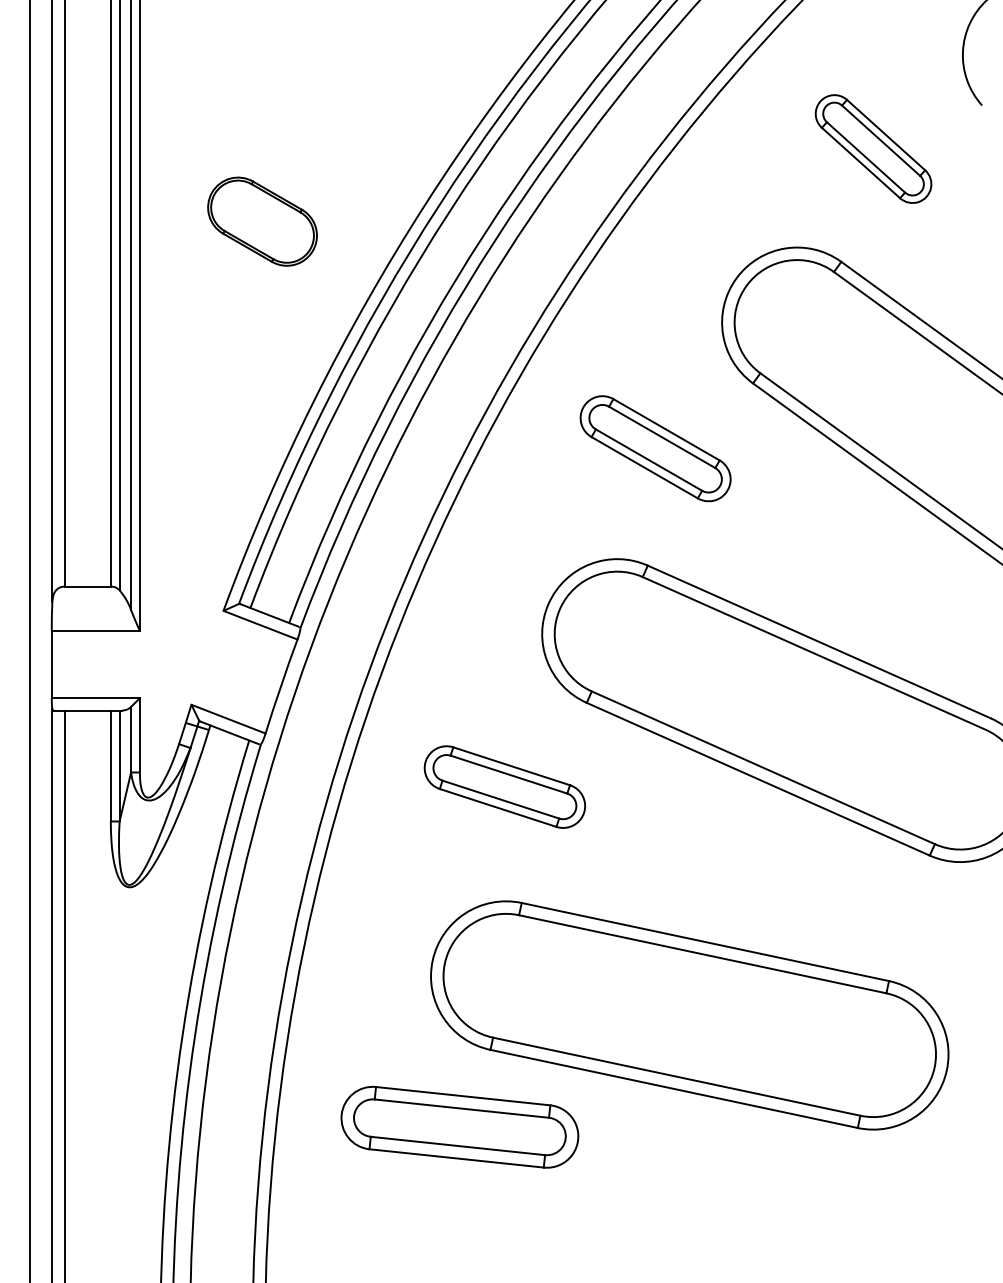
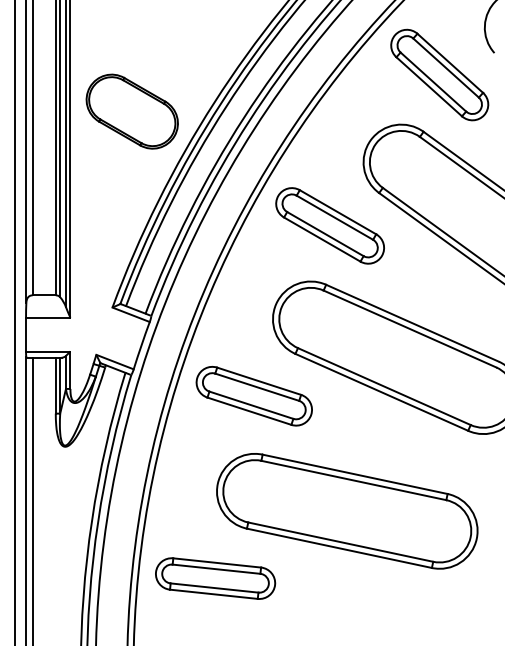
part: (872, 148) -> (439, 74), size x1.67
part: (261, 221) -> (131, 111), size x1.67
part: (654, 447) -> (329, 225), size x1.43
part: (503, 787) -> (253, 396), size x1.43
part: (459, 1127) -> (215, 578), moved

